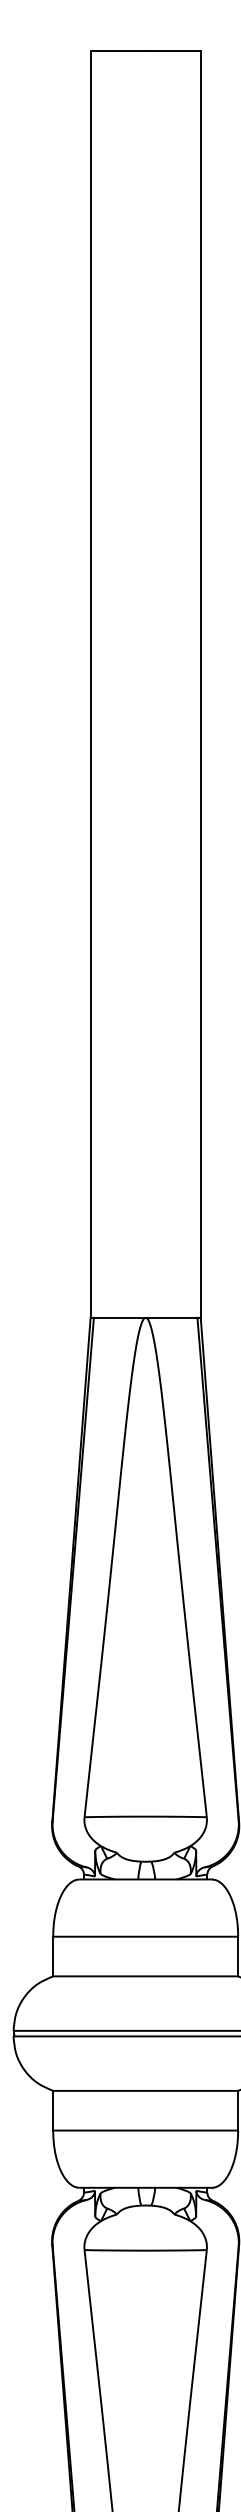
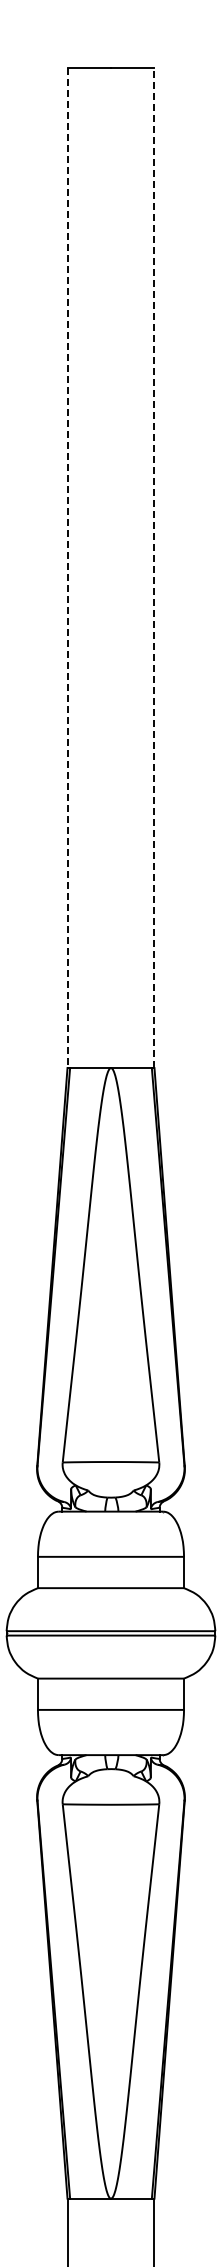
line: (200, 683) -> (154, 567), solid -> dashed
line: (90, 685) -> (67, 568), solid -> dashed

